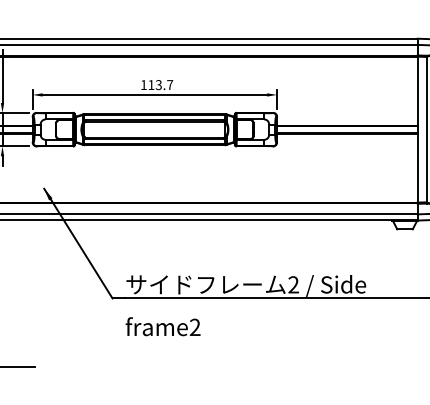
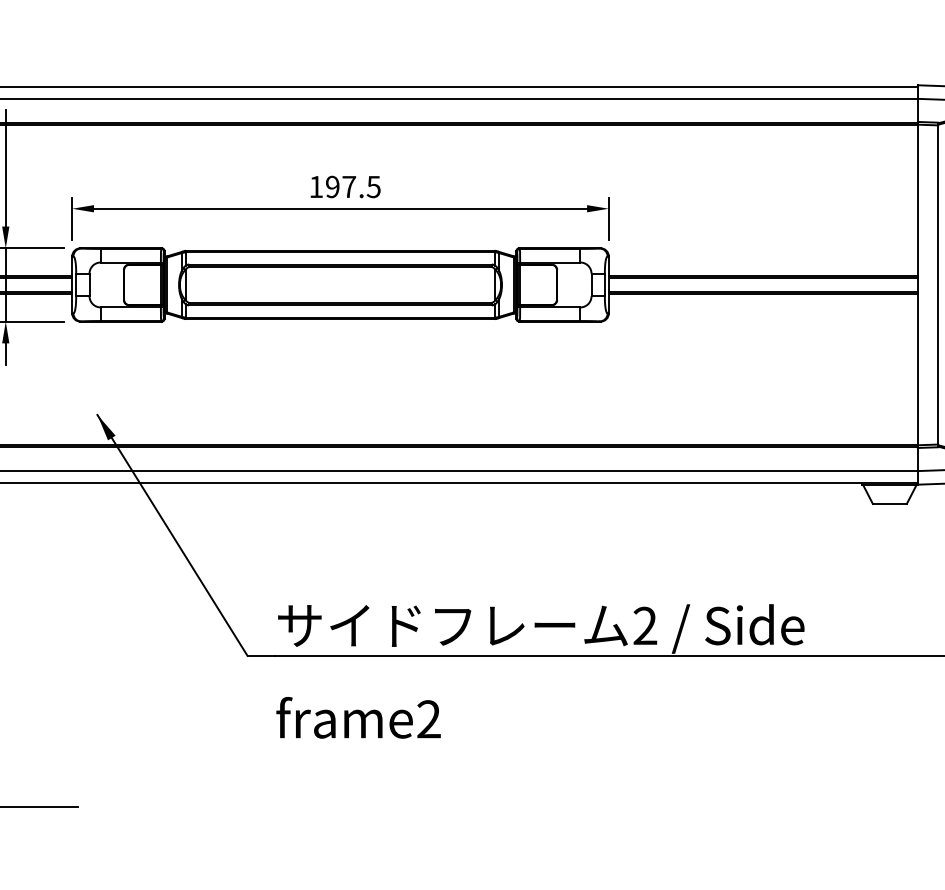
text: (160, 85) -> (352, 188), 113.7 -> 197.5

